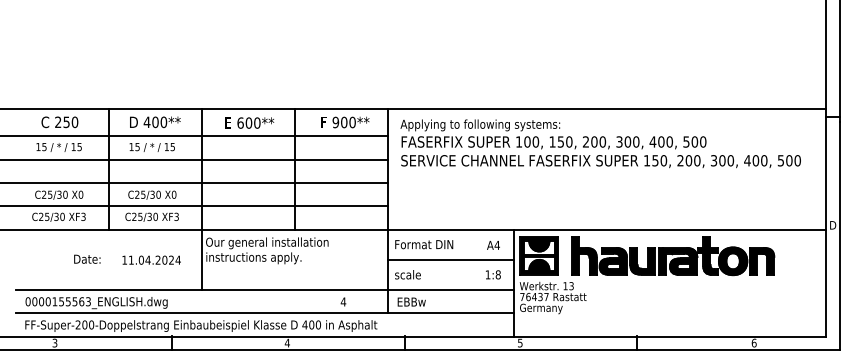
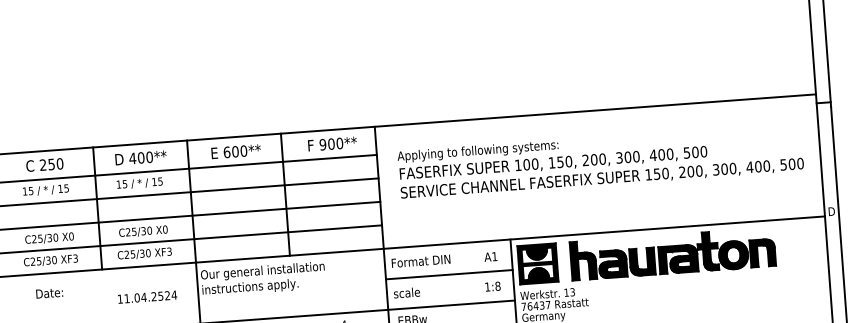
text: (600, 143) -> (600, 160), moved
text: (496, 244) -> (493, 255), A4 -> A1
text: (87, 258) -> (49, 292), moved
text: (164, 259) -> (160, 295), 11.04.2024 -> 11.04.2524

